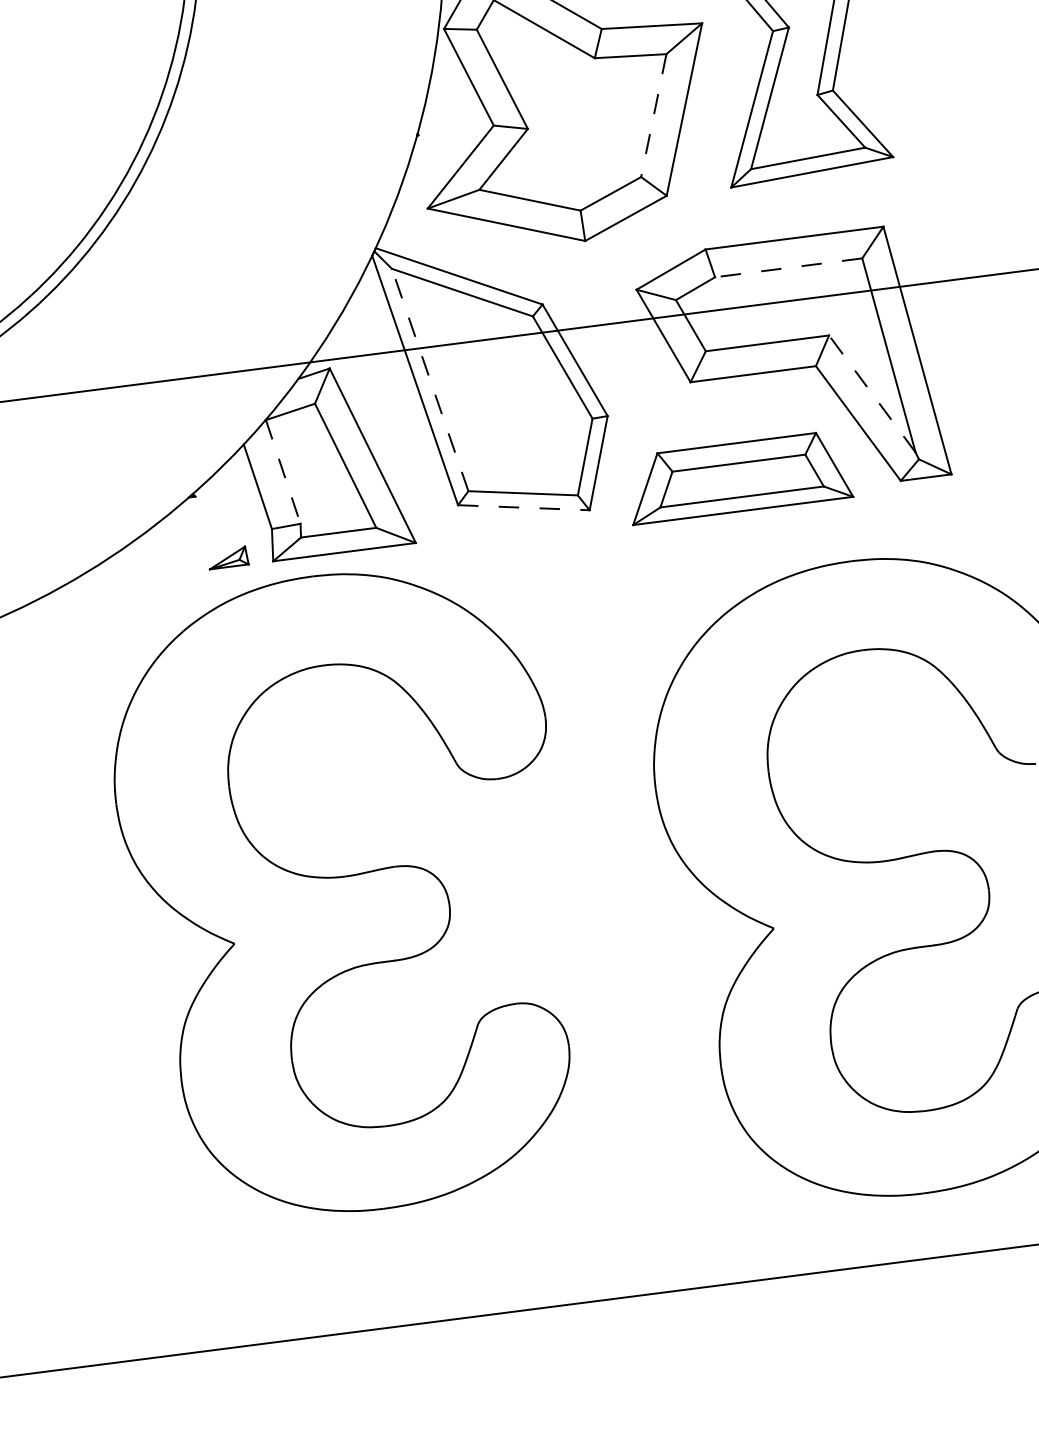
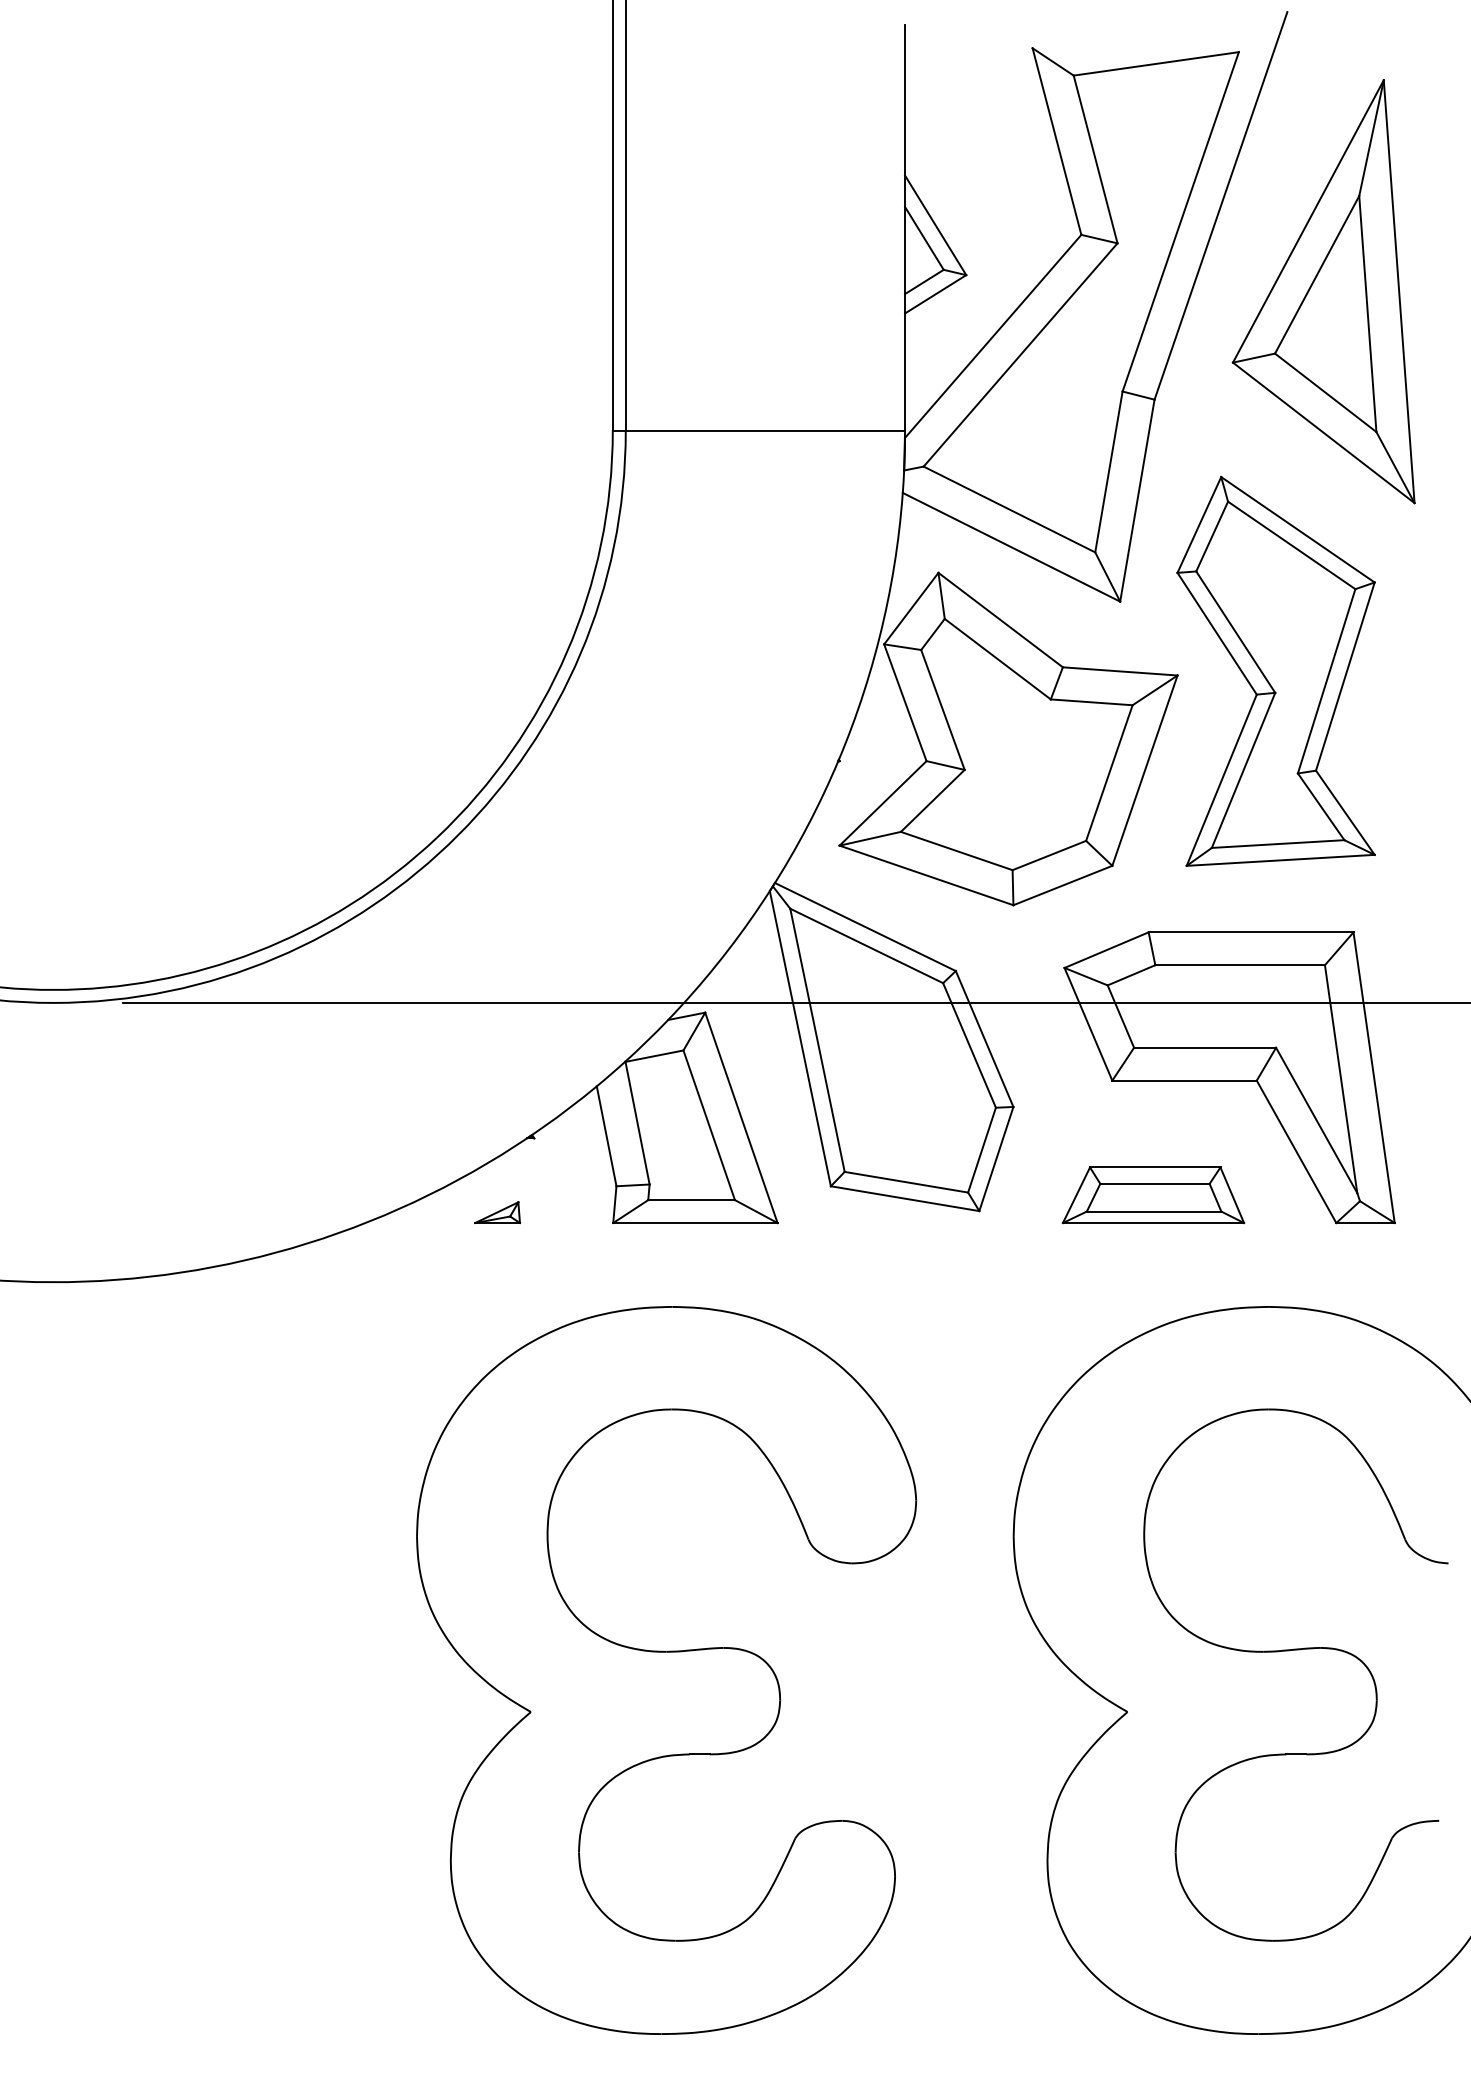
line: (653, 115) -> (1109, 773), dashed -> solid
line: (789, 268) -> (1240, 965), dashed -> solid
line: (430, 379) -> (817, 1039), dashed -> solid
line: (872, 393) -> (1316, 1119), dashed -> solid
line: (283, 472) -> (637, 1123), dashed -> solid
part: (738, 476) -> (1153, 1194), size x0.71
line: (524, 507) -> (905, 1198), dashed -> solid
part: (228, 557) -> (497, 1212), moved
part: (347, 892) -> (666, 1670), moved

